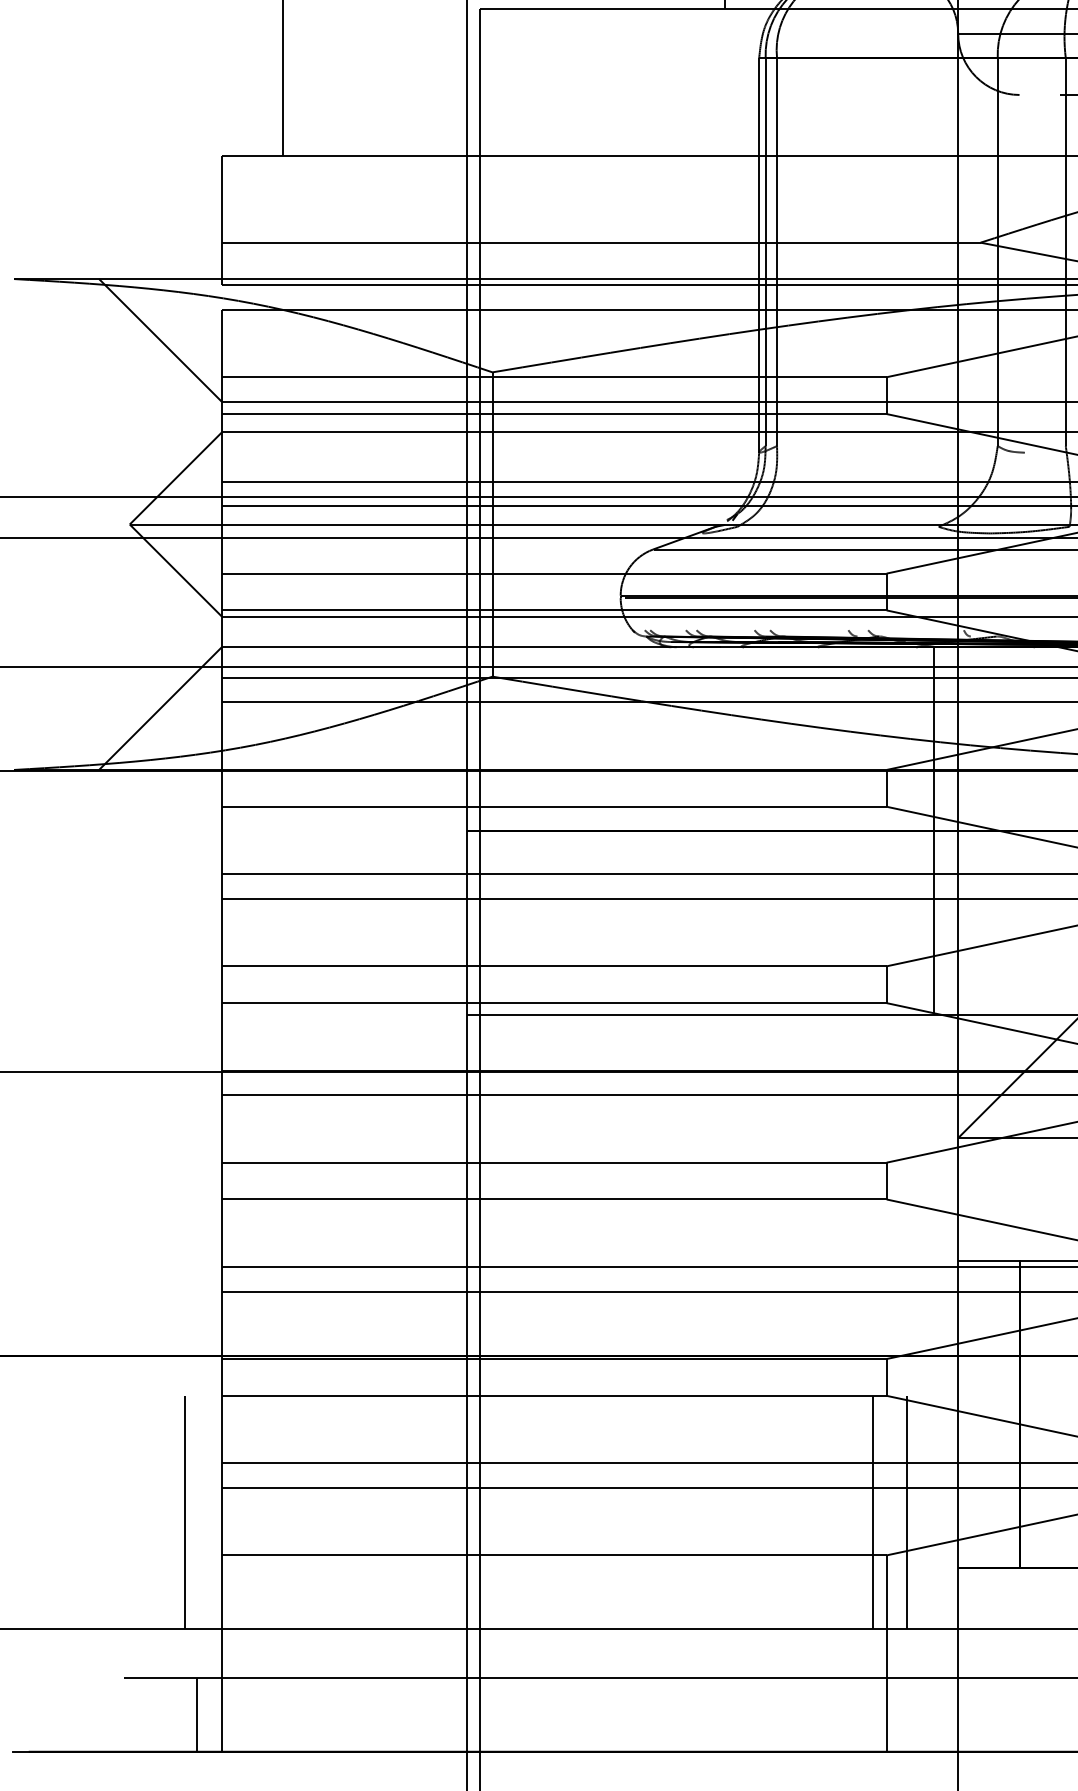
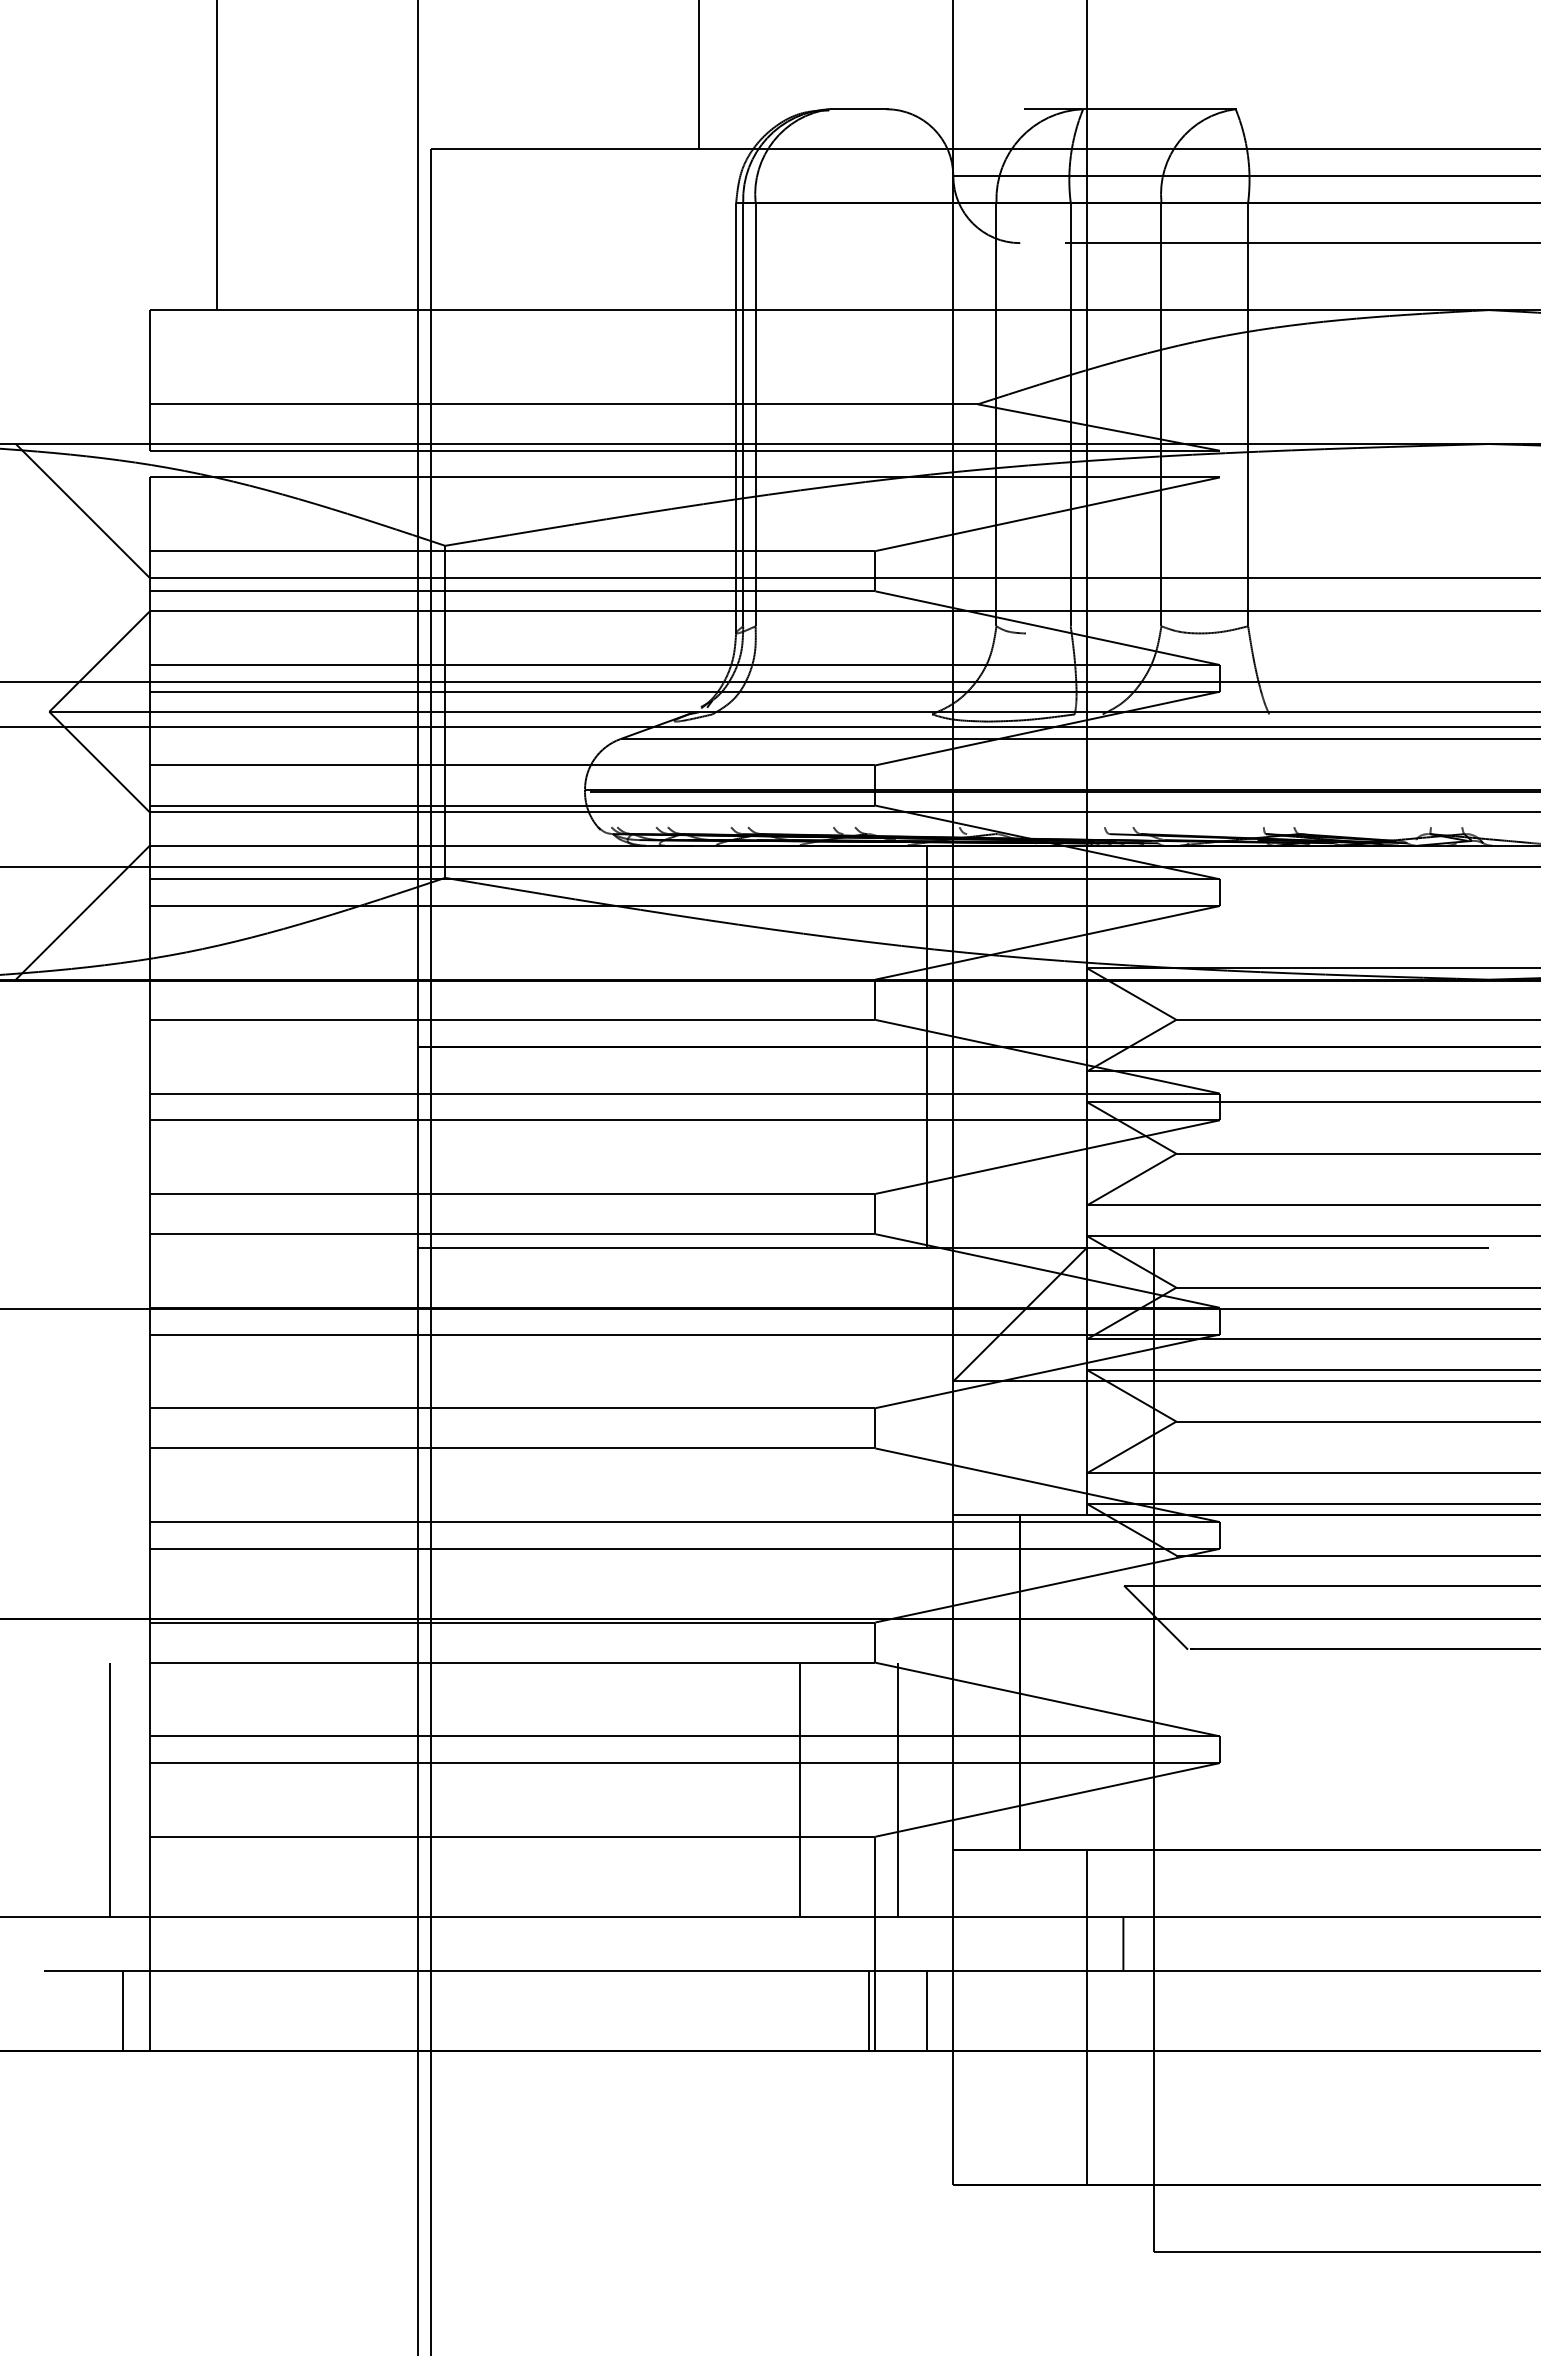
line: (872, 1512) -> (799, 1790), moved
line: (881, 1714) -> (869, 2010), added
line: (933, 1714) -> (926, 2010), added

